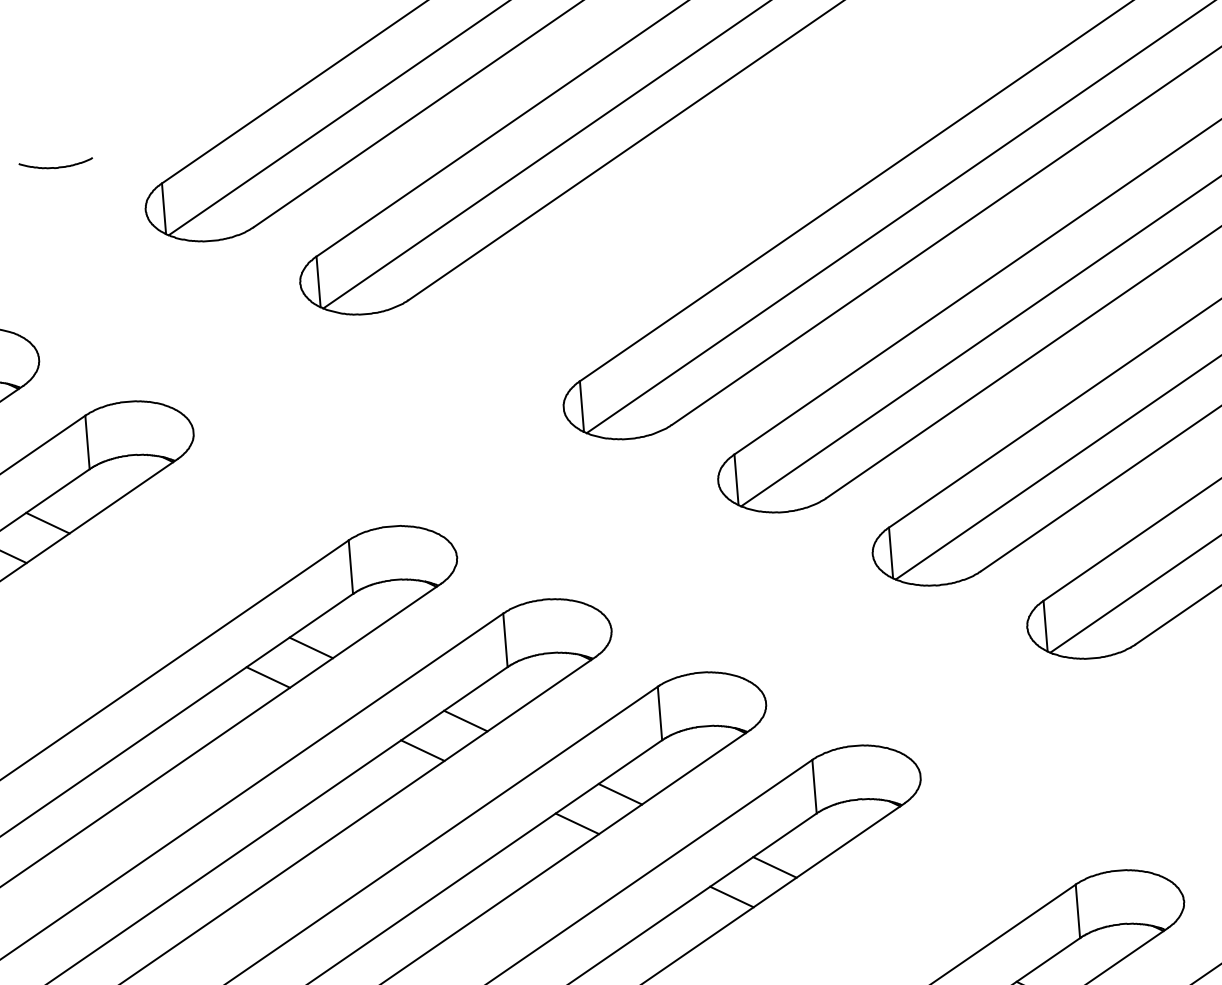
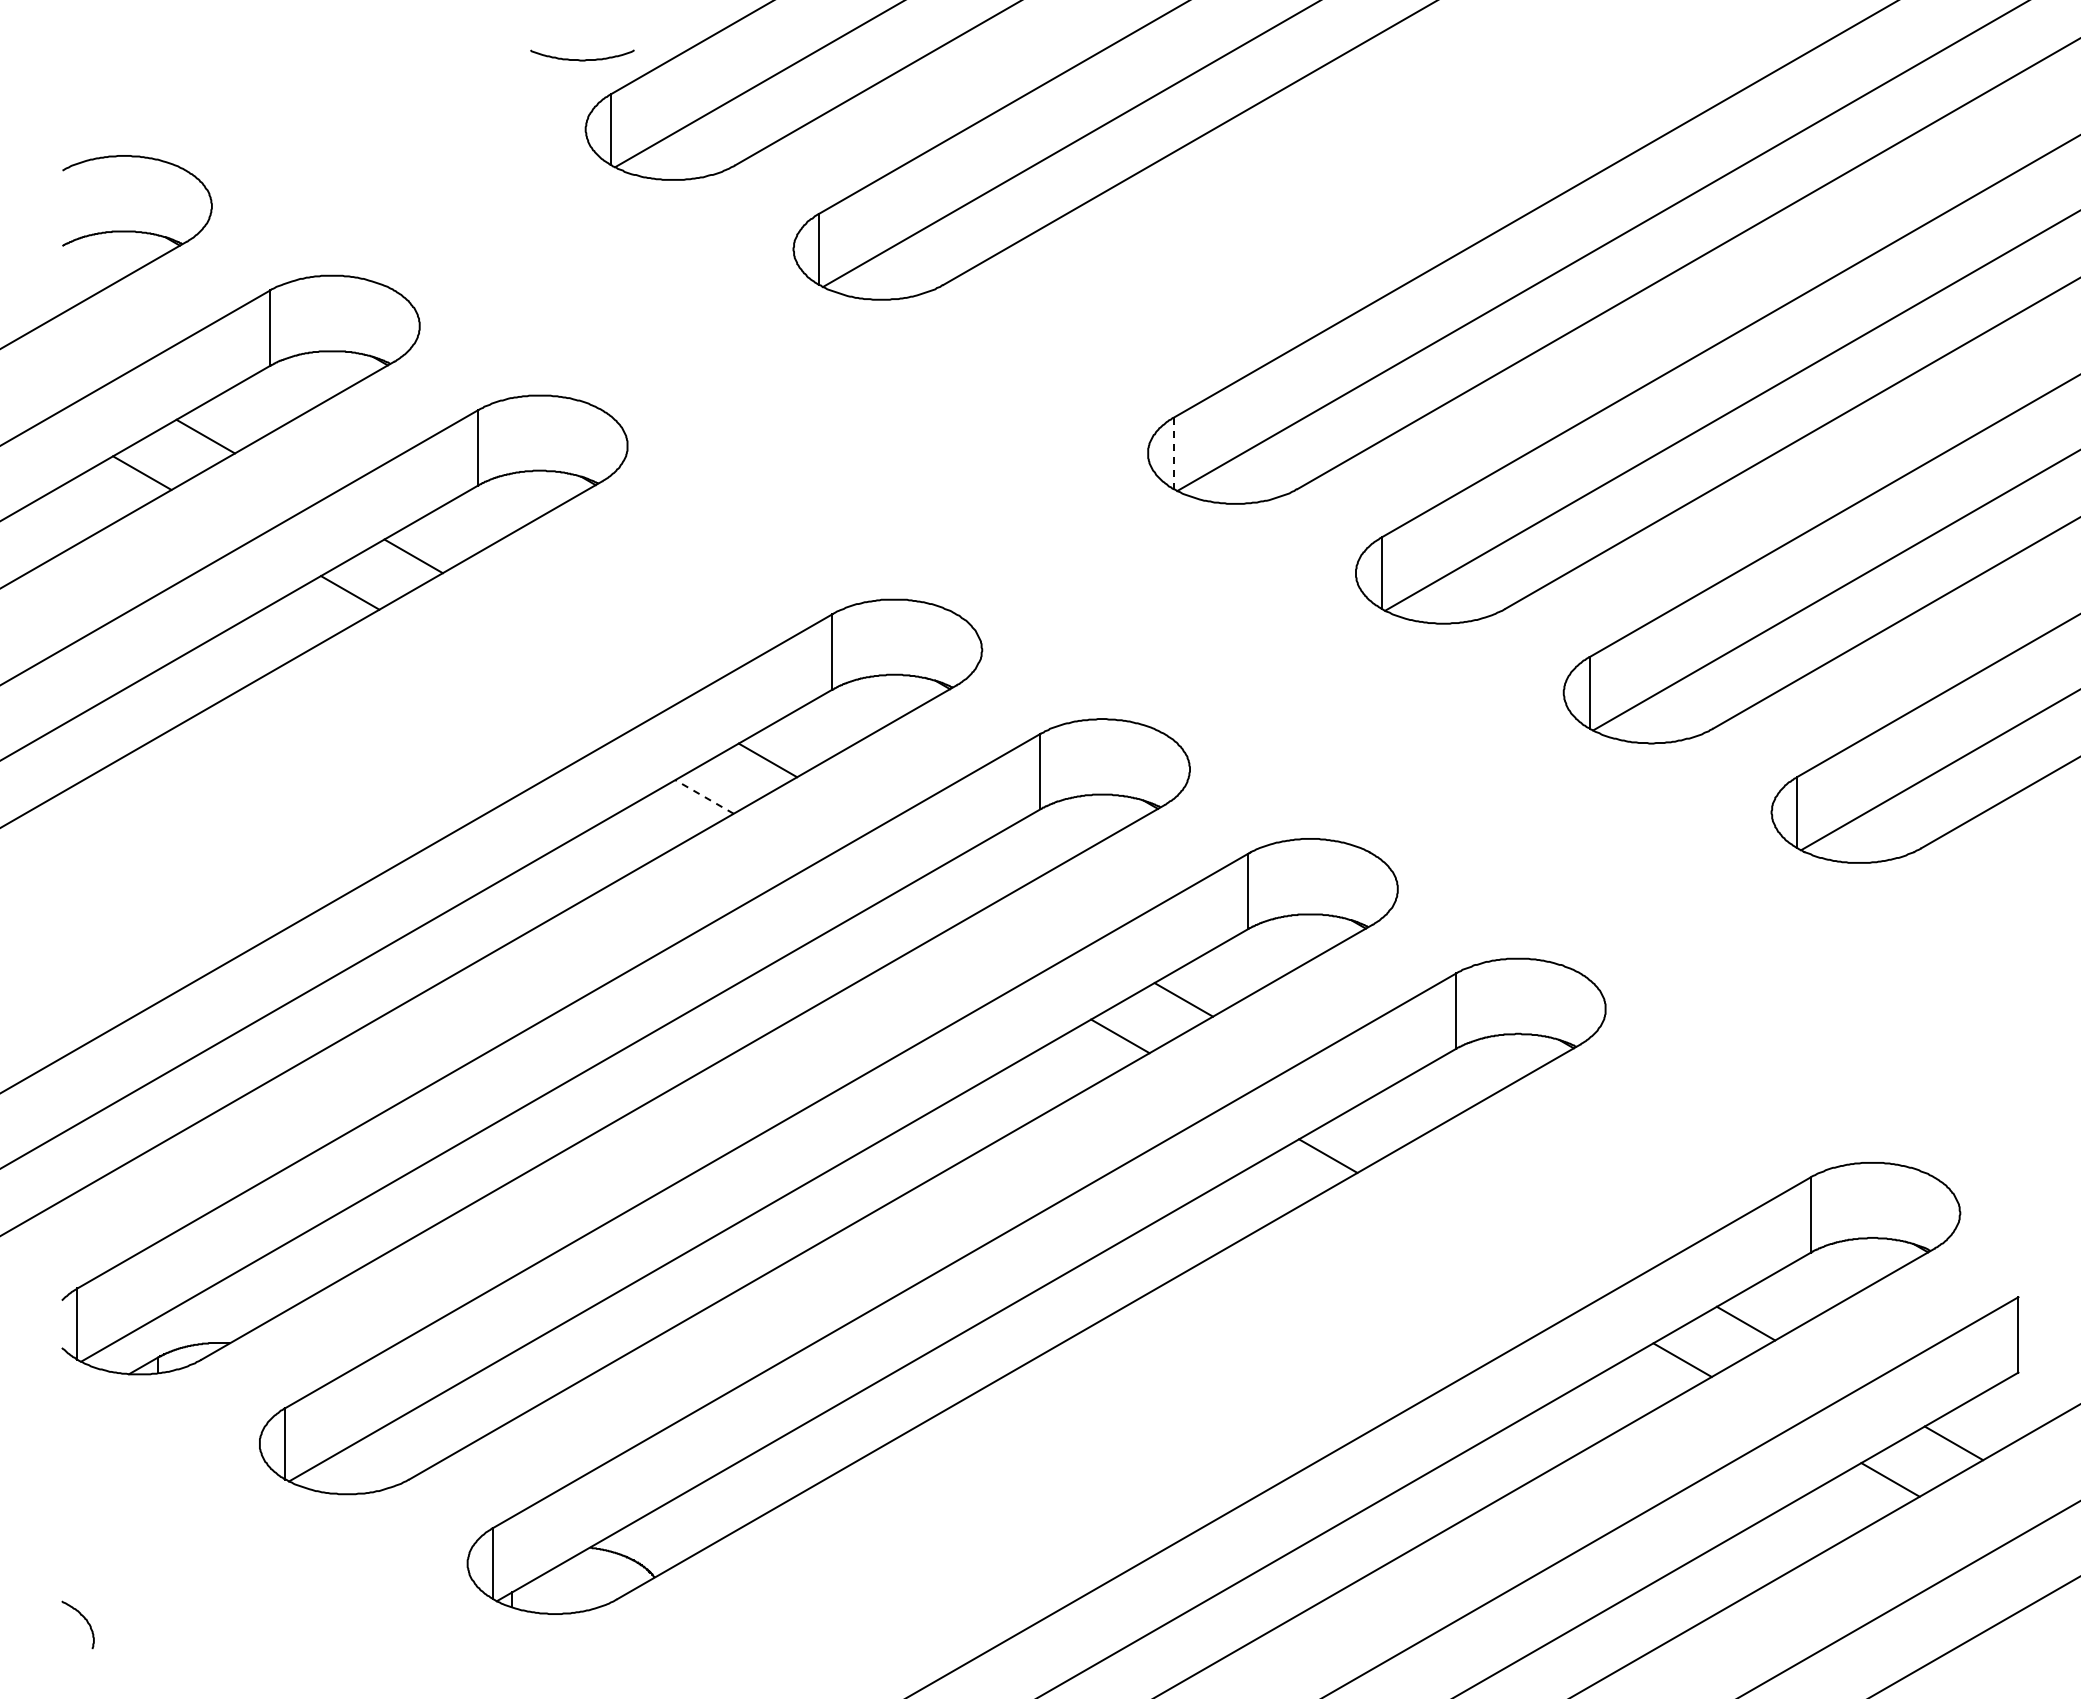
curve: (56, 167) -> (582, 59), moved
line: (581, 406) -> (1173, 453), solid -> dashed
line: (268, 677) -> (704, 796), solid -> dashed
line: (465, 720) -> (975, 879), removed
line: (422, 750) -> (912, 916), removed
line: (774, 867) -> (1391, 1119), removed

